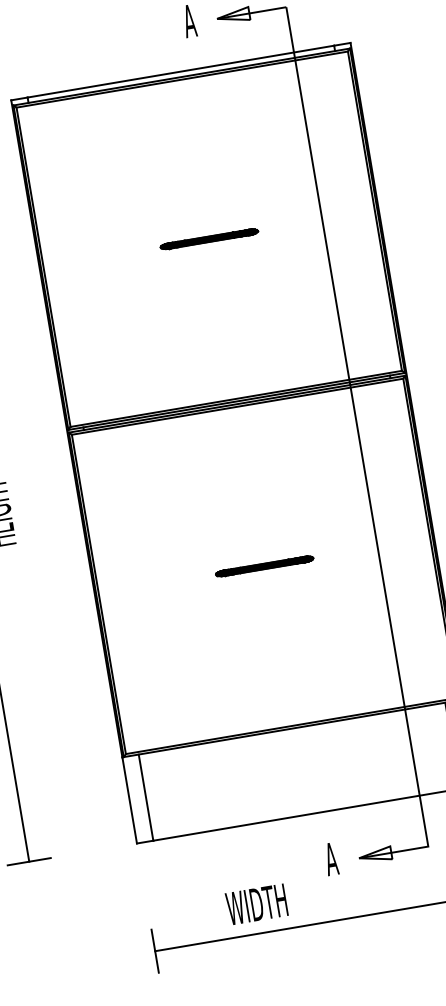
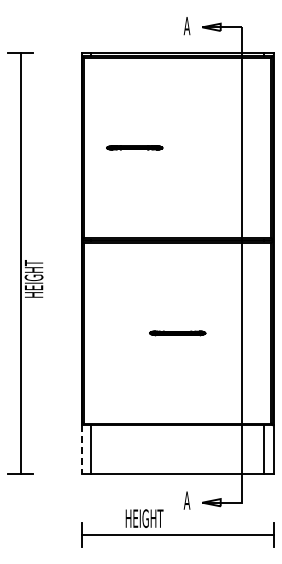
part: (208, 238) -> (134, 147), moved
line: (129, 800) -> (81, 449), solid -> dashed
text: (261, 903) -> (144, 518), WIDTH -> HEIGHT

